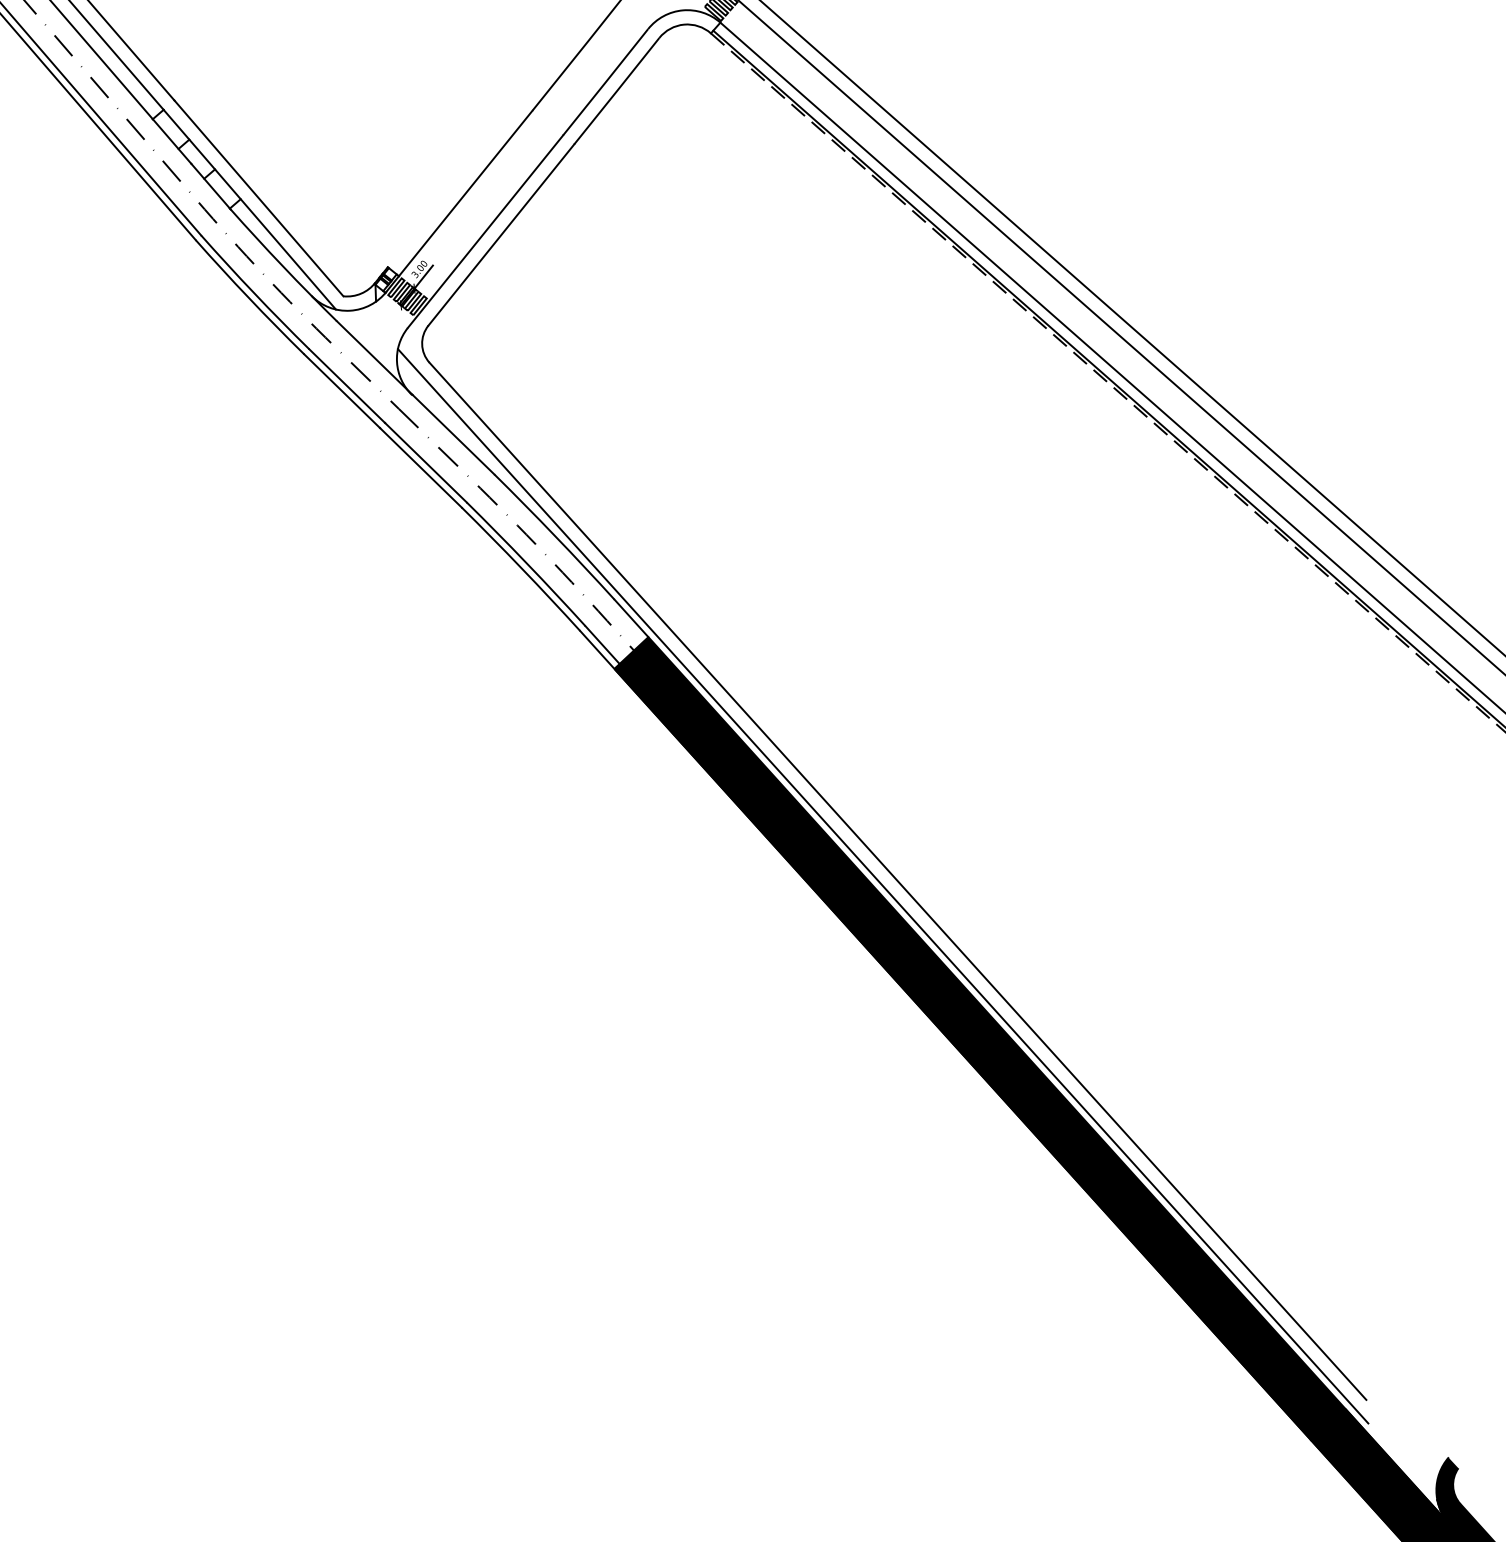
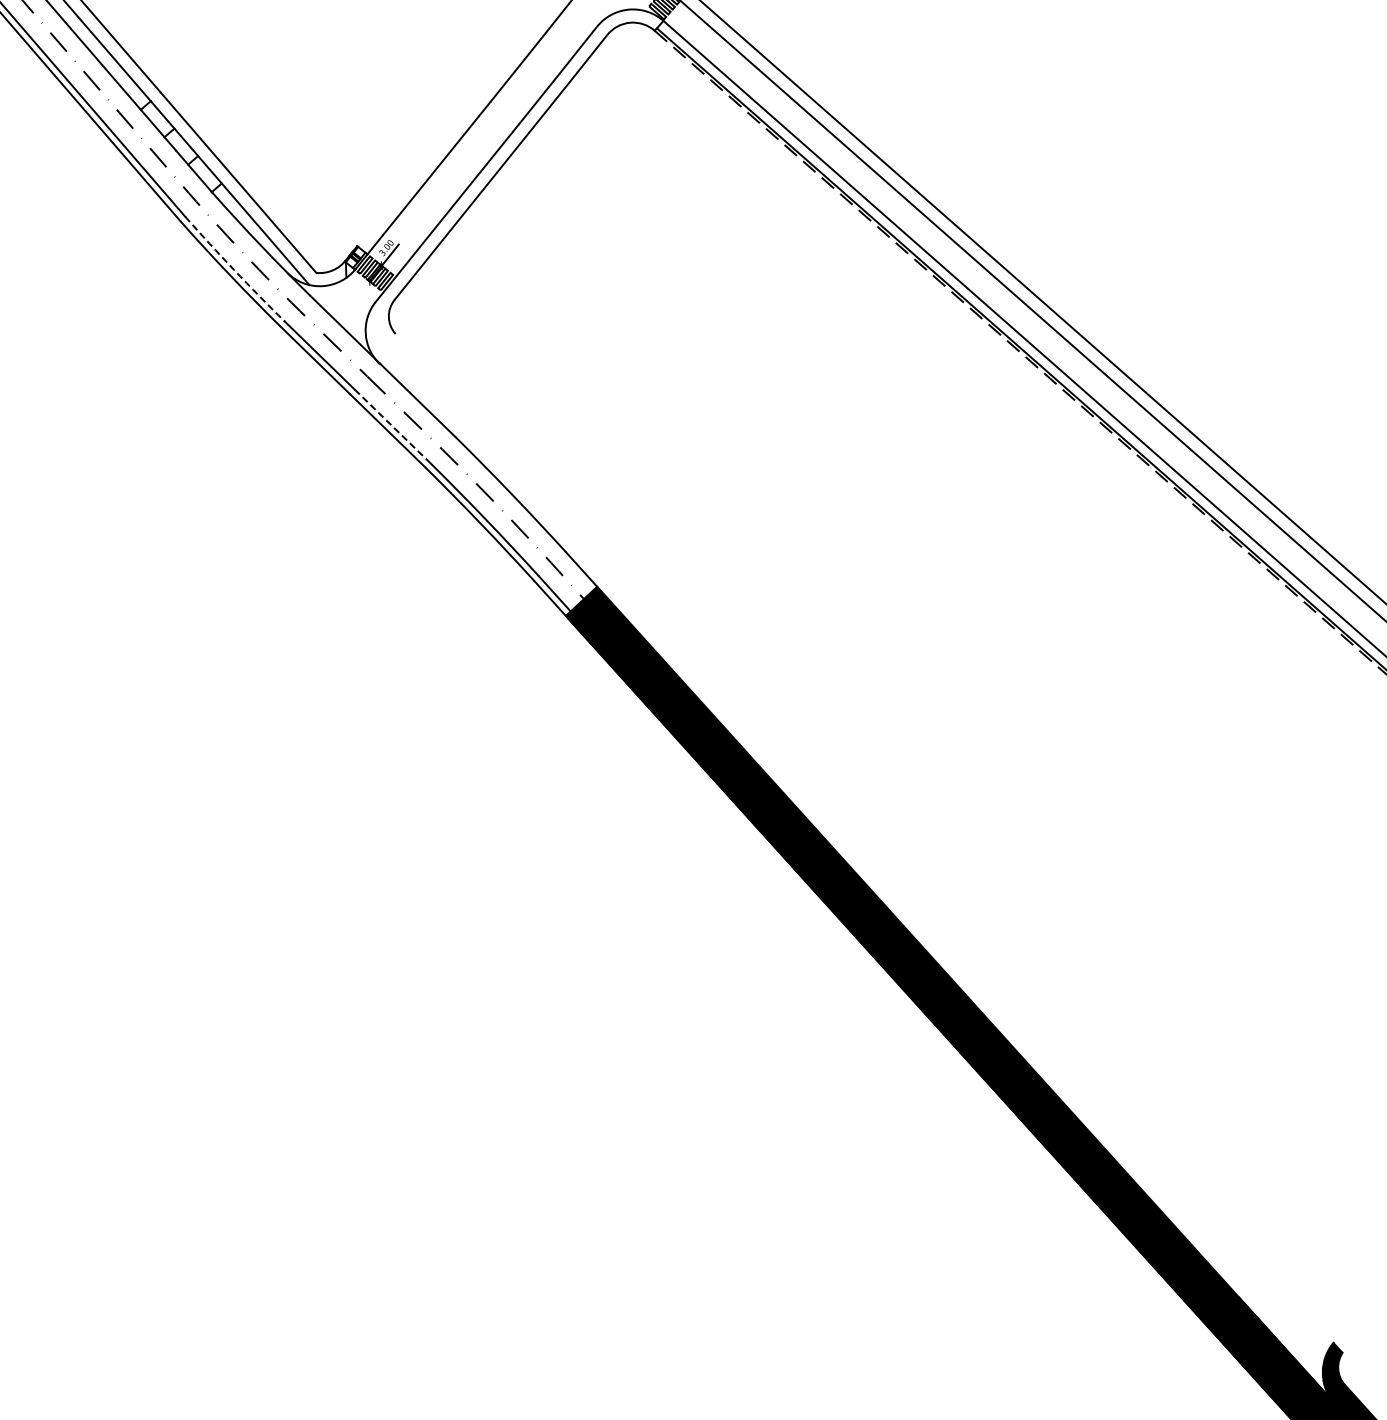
arc: (254, 293) -> (234, 270), solid -> dashed
line: (426, 463) -> (392, 426), solid -> dashed
line: (897, 881) -> (826, 811), removed
line: (883, 885) -> (813, 815), removed

